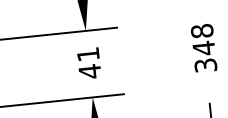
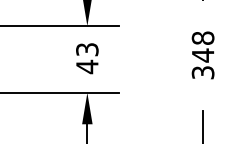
text: (88, 54) -> (87, 49), 41 -> 43

